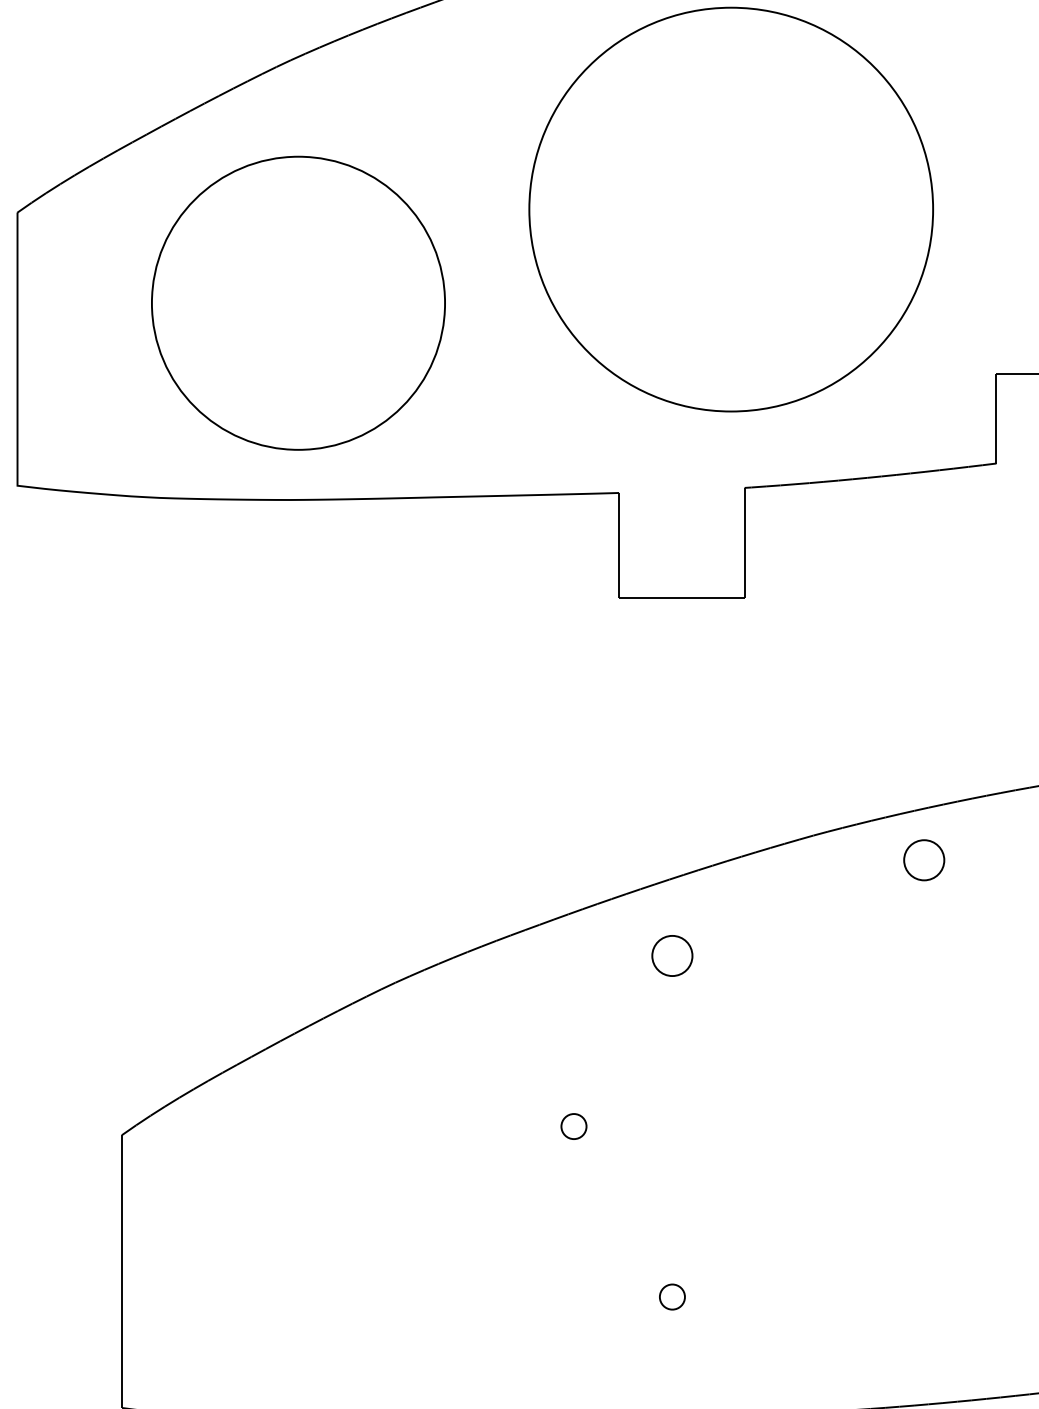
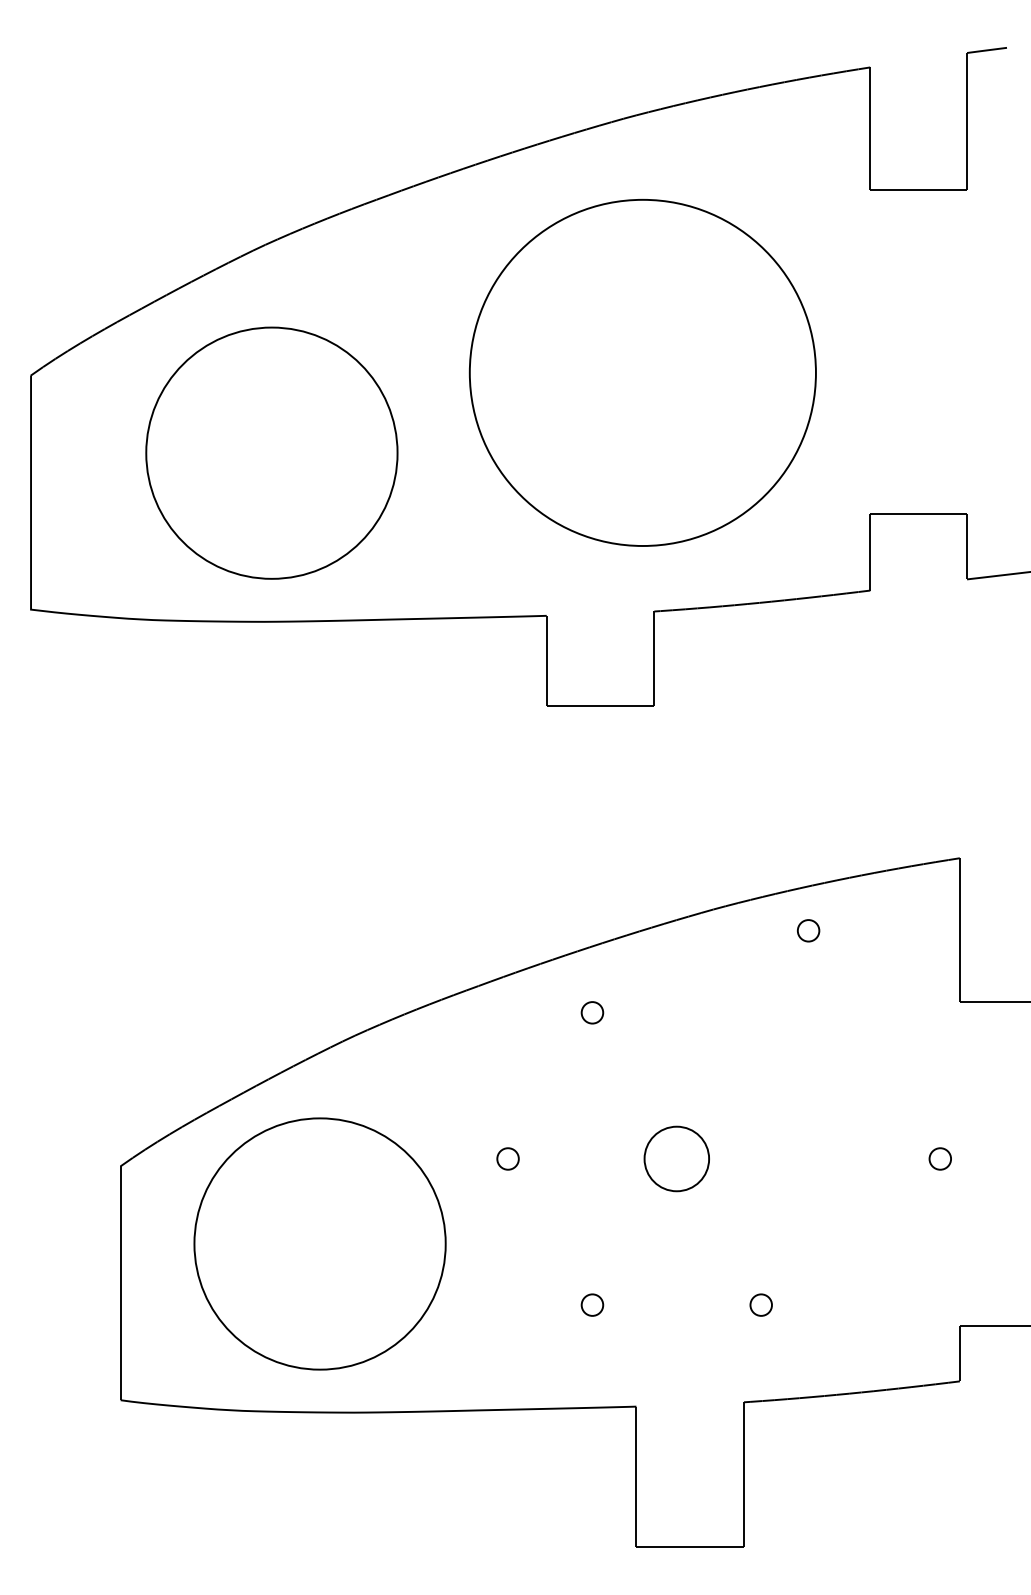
part: (924, 860) -> (808, 930), size x0.62
part: (672, 955) -> (592, 1012), size x0.62
part: (770, 1126) -> (676, 1158), added
part: (354, 1225) -> (319, 1243), added
part: (868, 1296) -> (760, 1304), added

